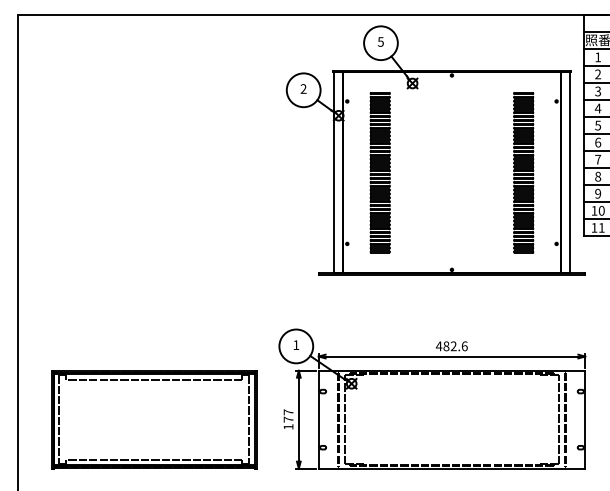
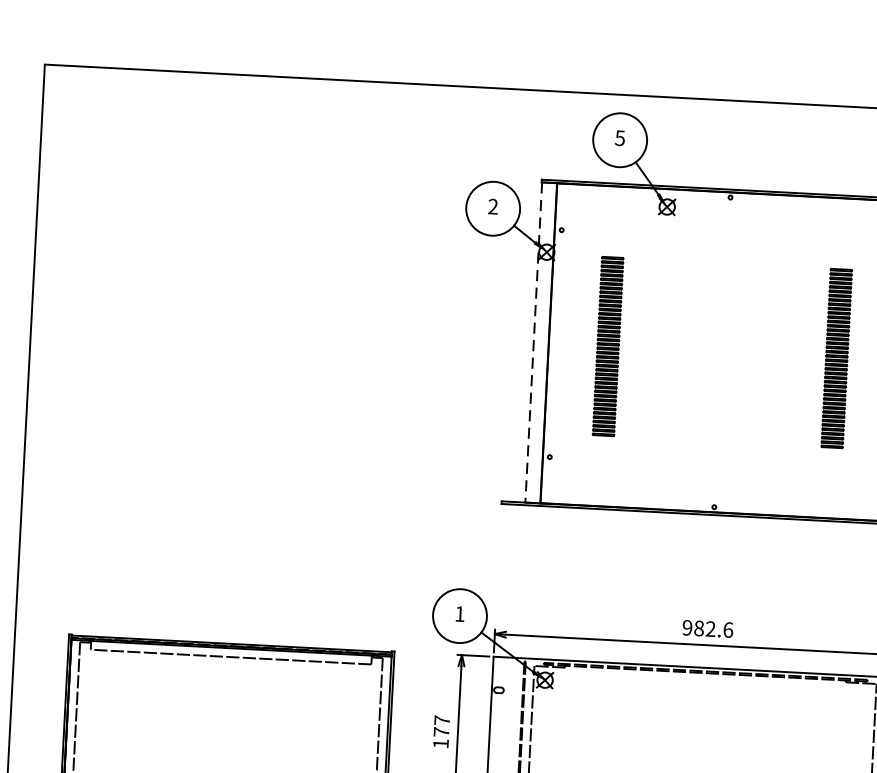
line: (333, 172) -> (533, 342), solid -> dashed
part: (379, 172) -> (607, 346), size x0.7
part: (523, 172) -> (836, 358), size x0.7
text: (438, 346) -> (686, 628), 482.6 -> 982.6

